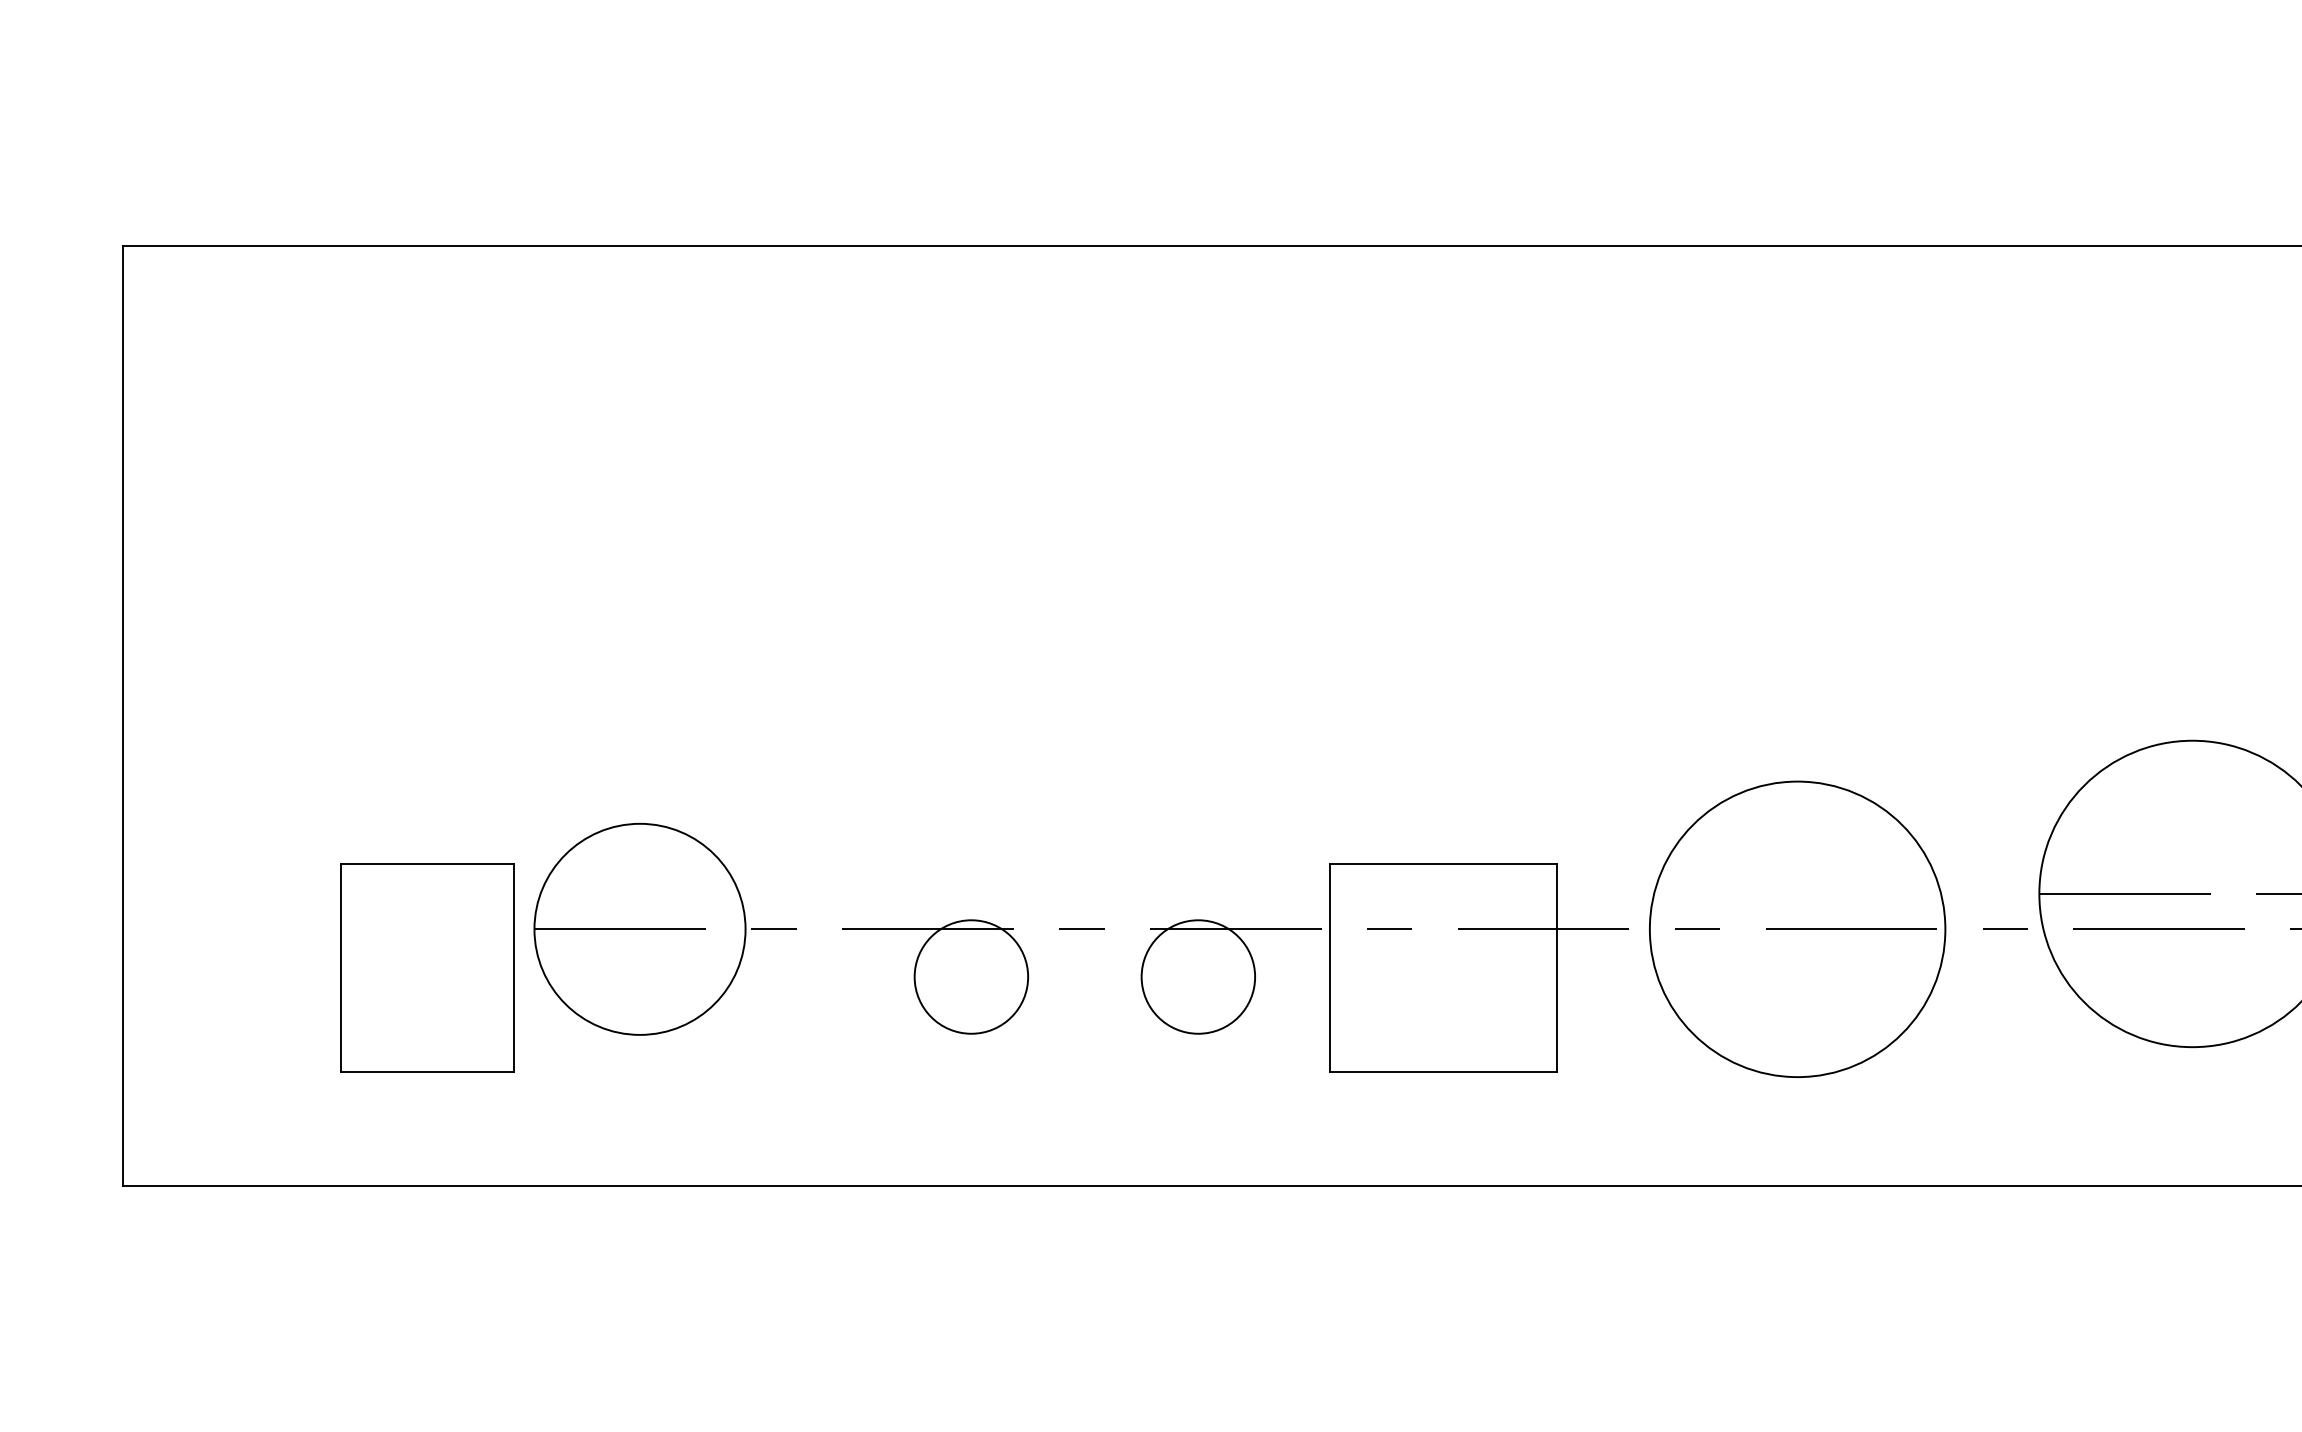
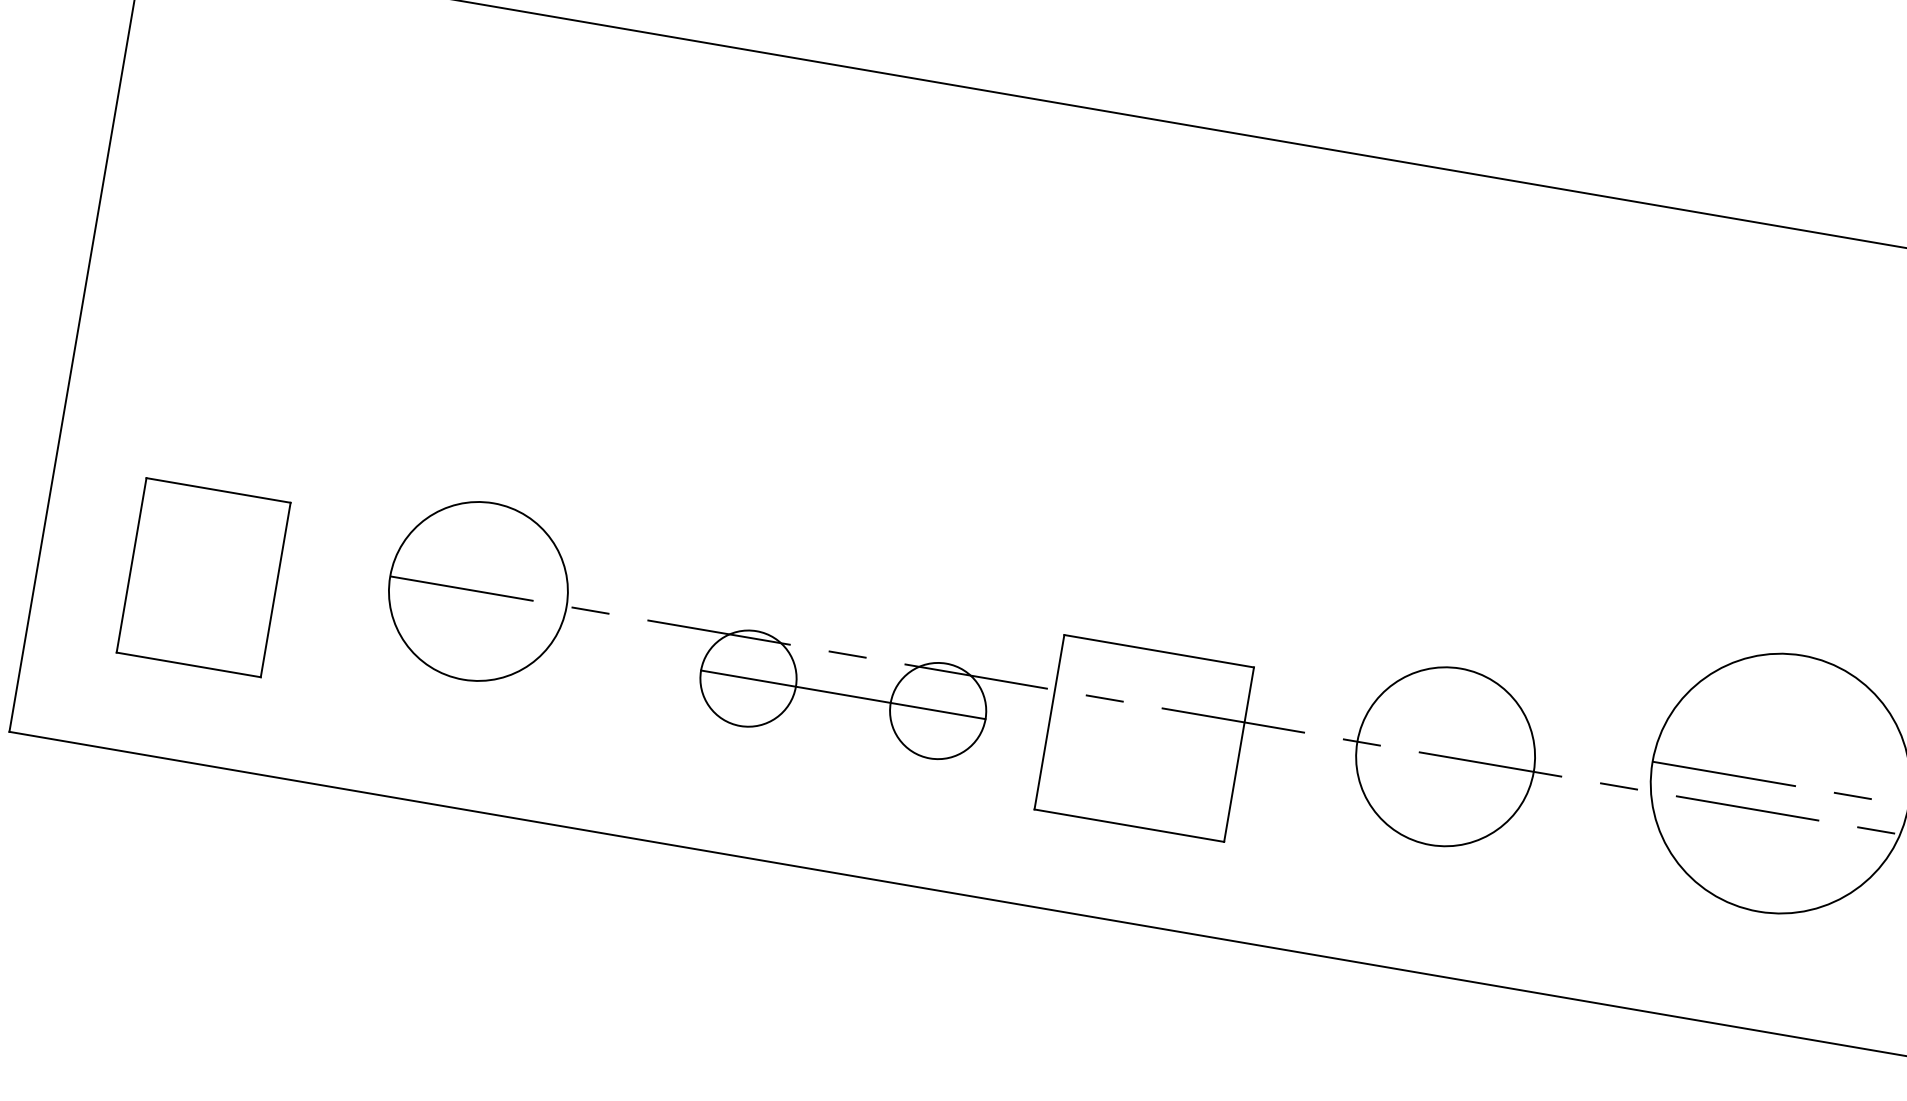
circle: (1797, 928) -> (1445, 756), size x0.71
part: (427, 967) -> (203, 577), moved
line: (1084, 977) -> (842, 695), added

